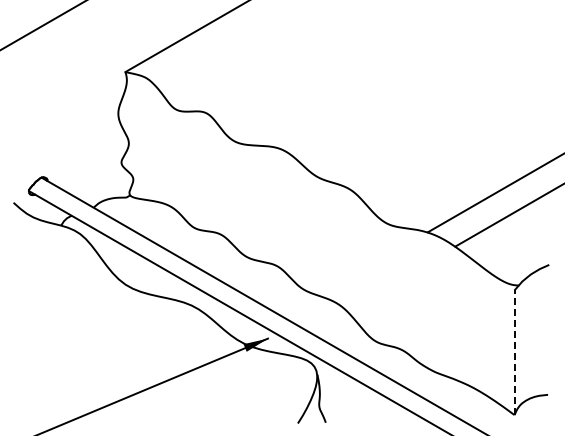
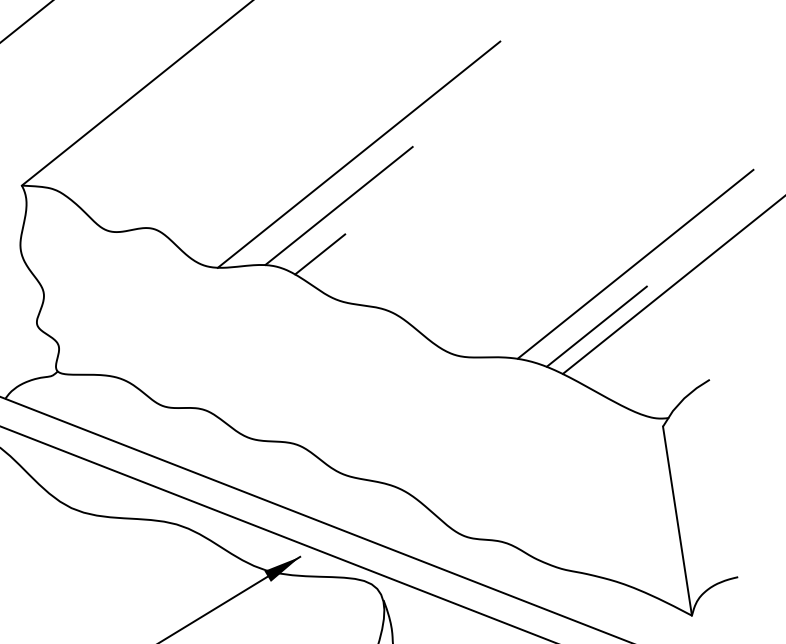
line: (345, 85) -> (358, 154), added
line: (327, 116) -> (338, 206), added
line: (310, 145) -> (319, 254), added
line: (481, 219) -> (596, 326), added
line: (514, 352) -> (677, 520), dashed -> solid

